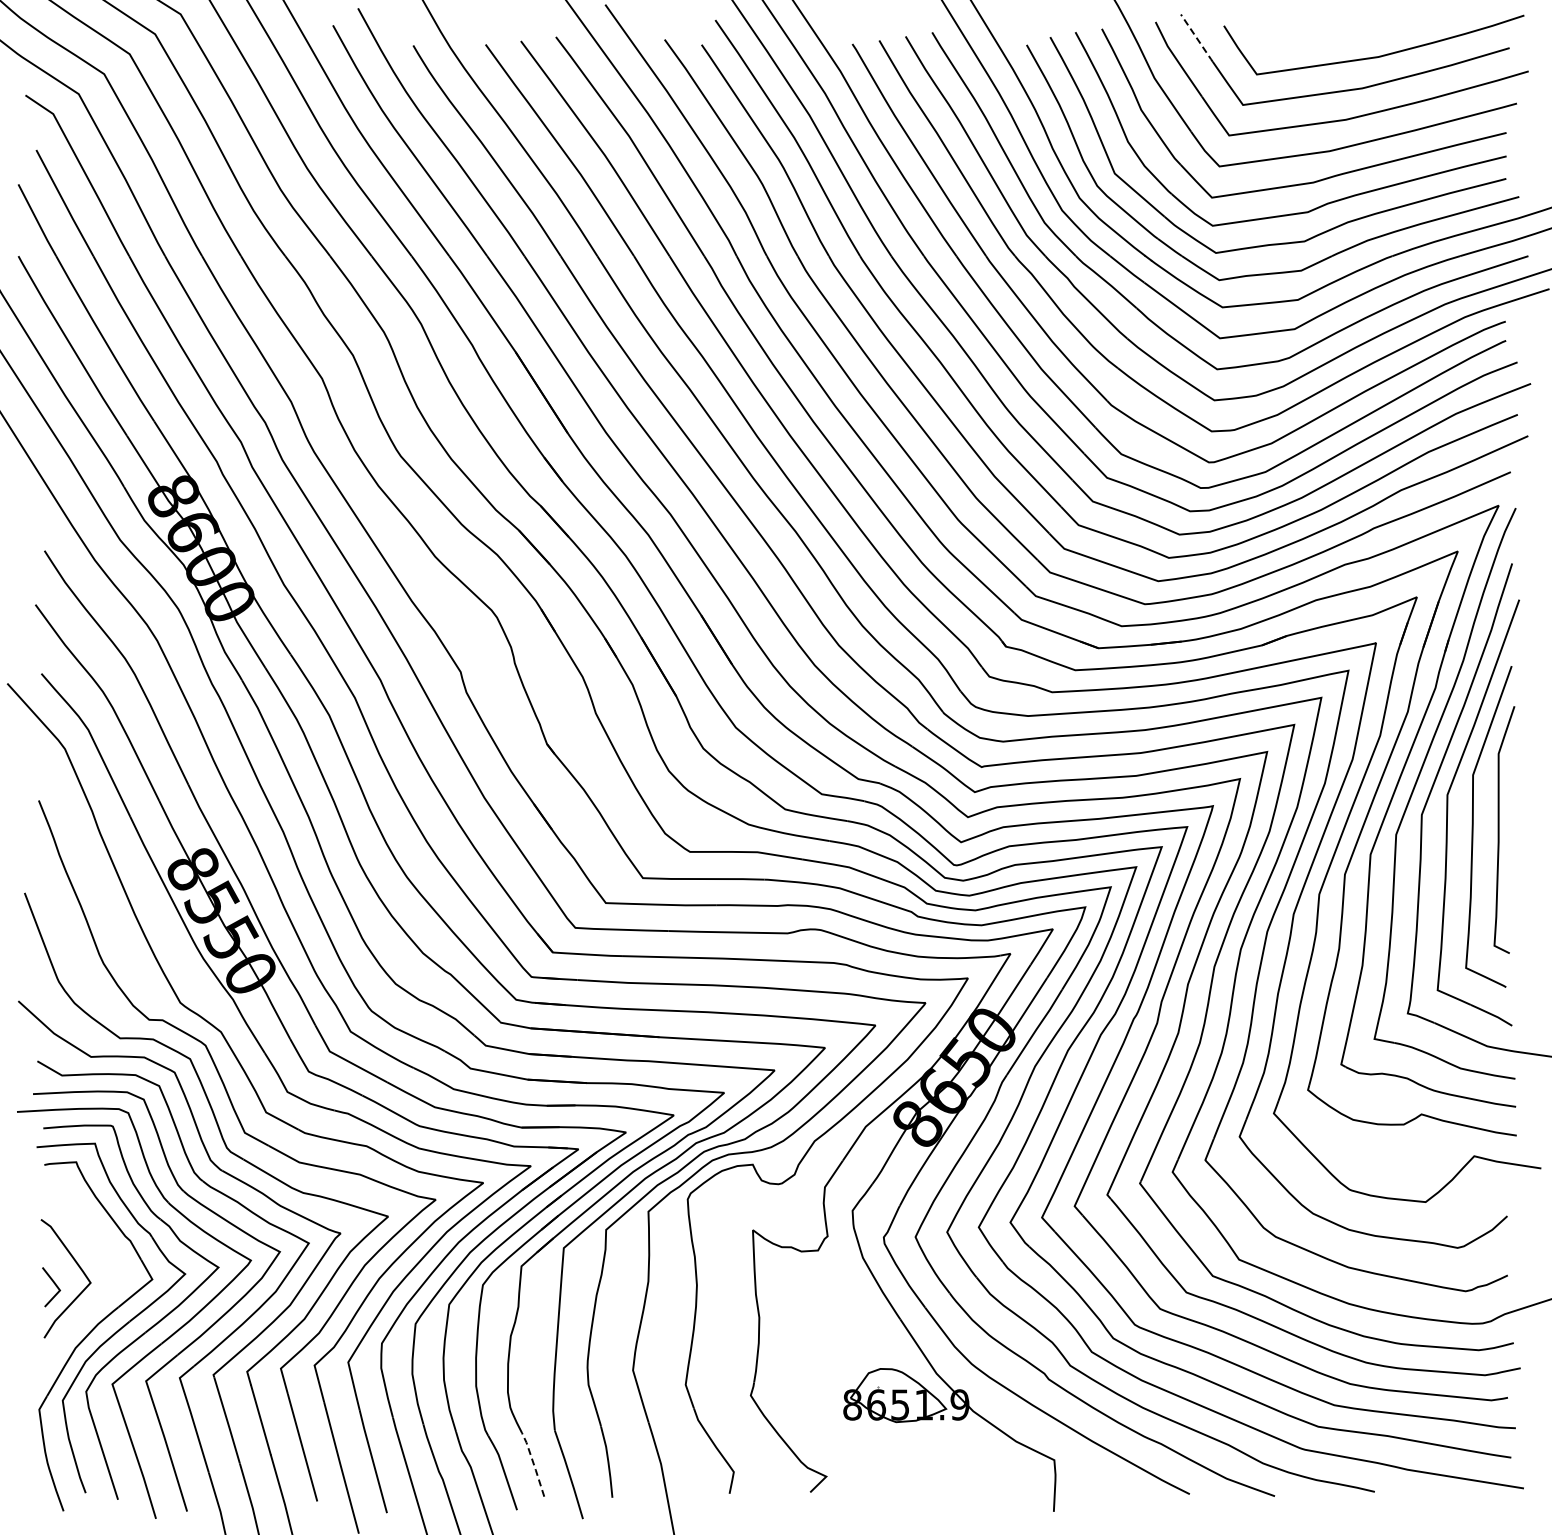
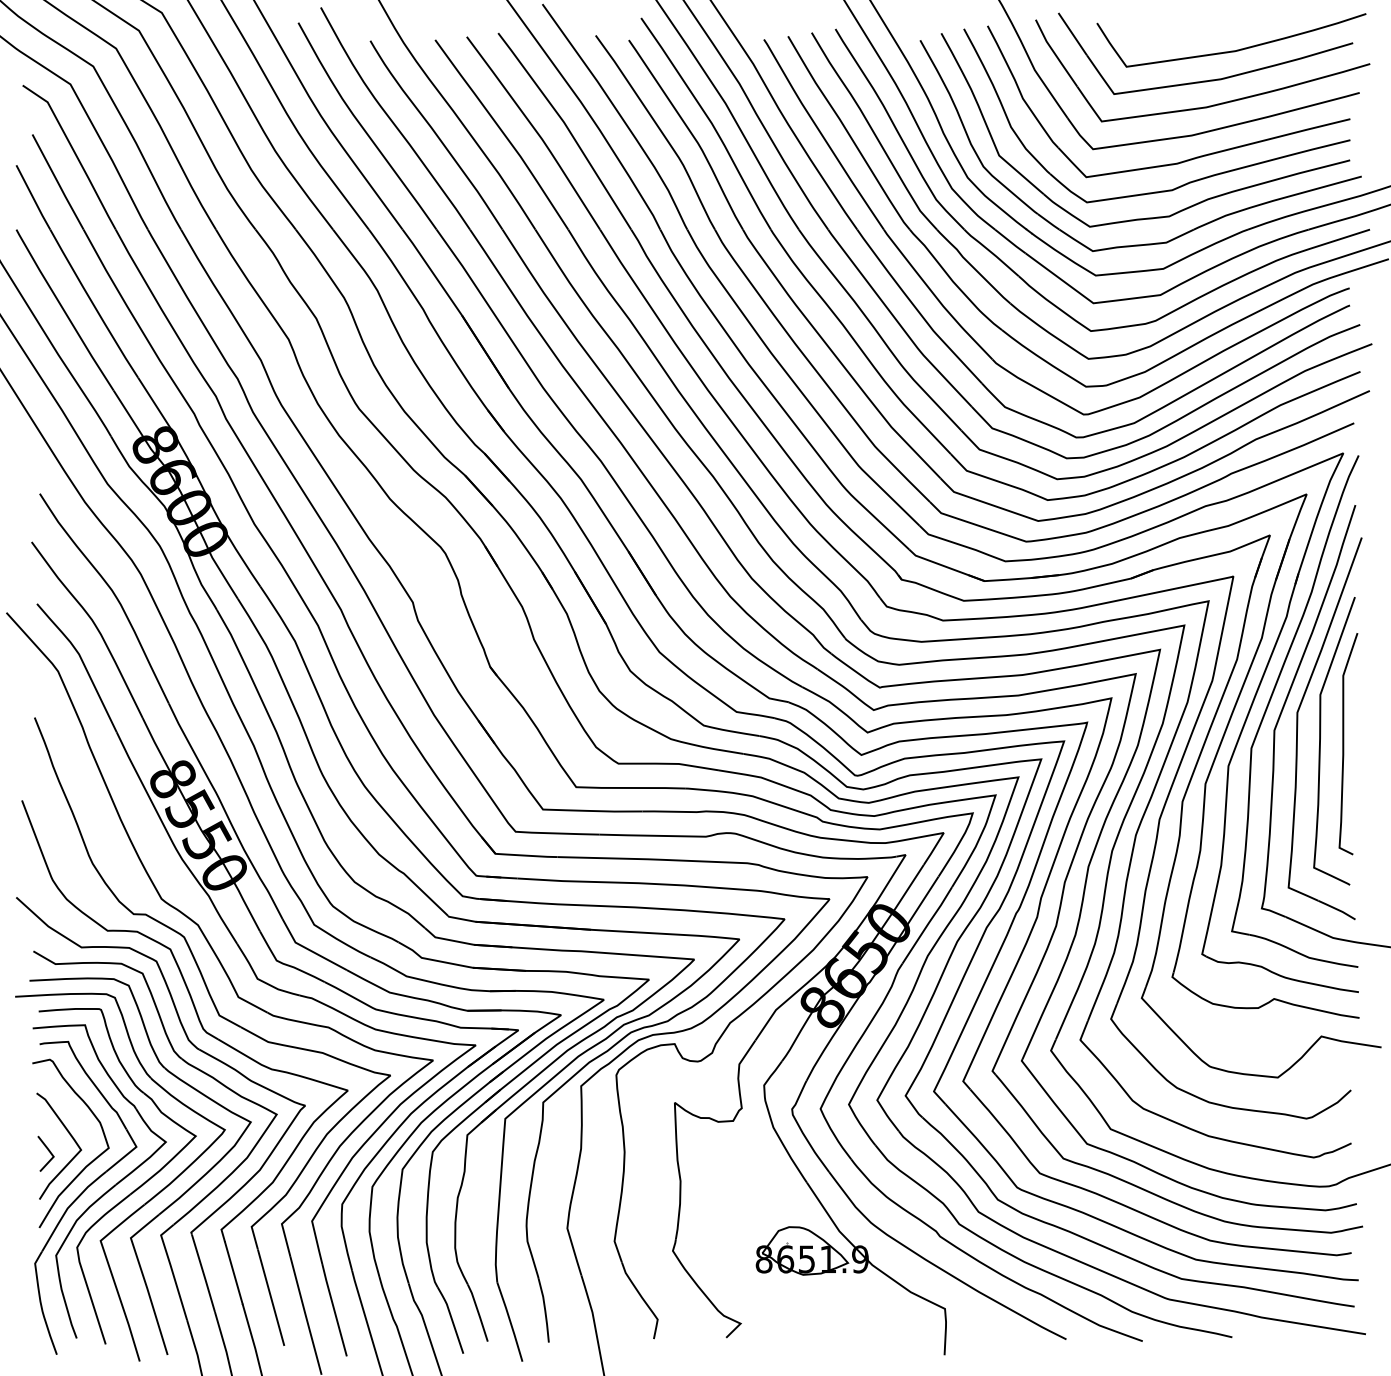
line: (1197, 38) -> (1073, 34), dashed -> solid
curve: (100, 1296) -> (89, 1162), added
line: (533, 1463) -> (478, 1311), dashed -> solid

